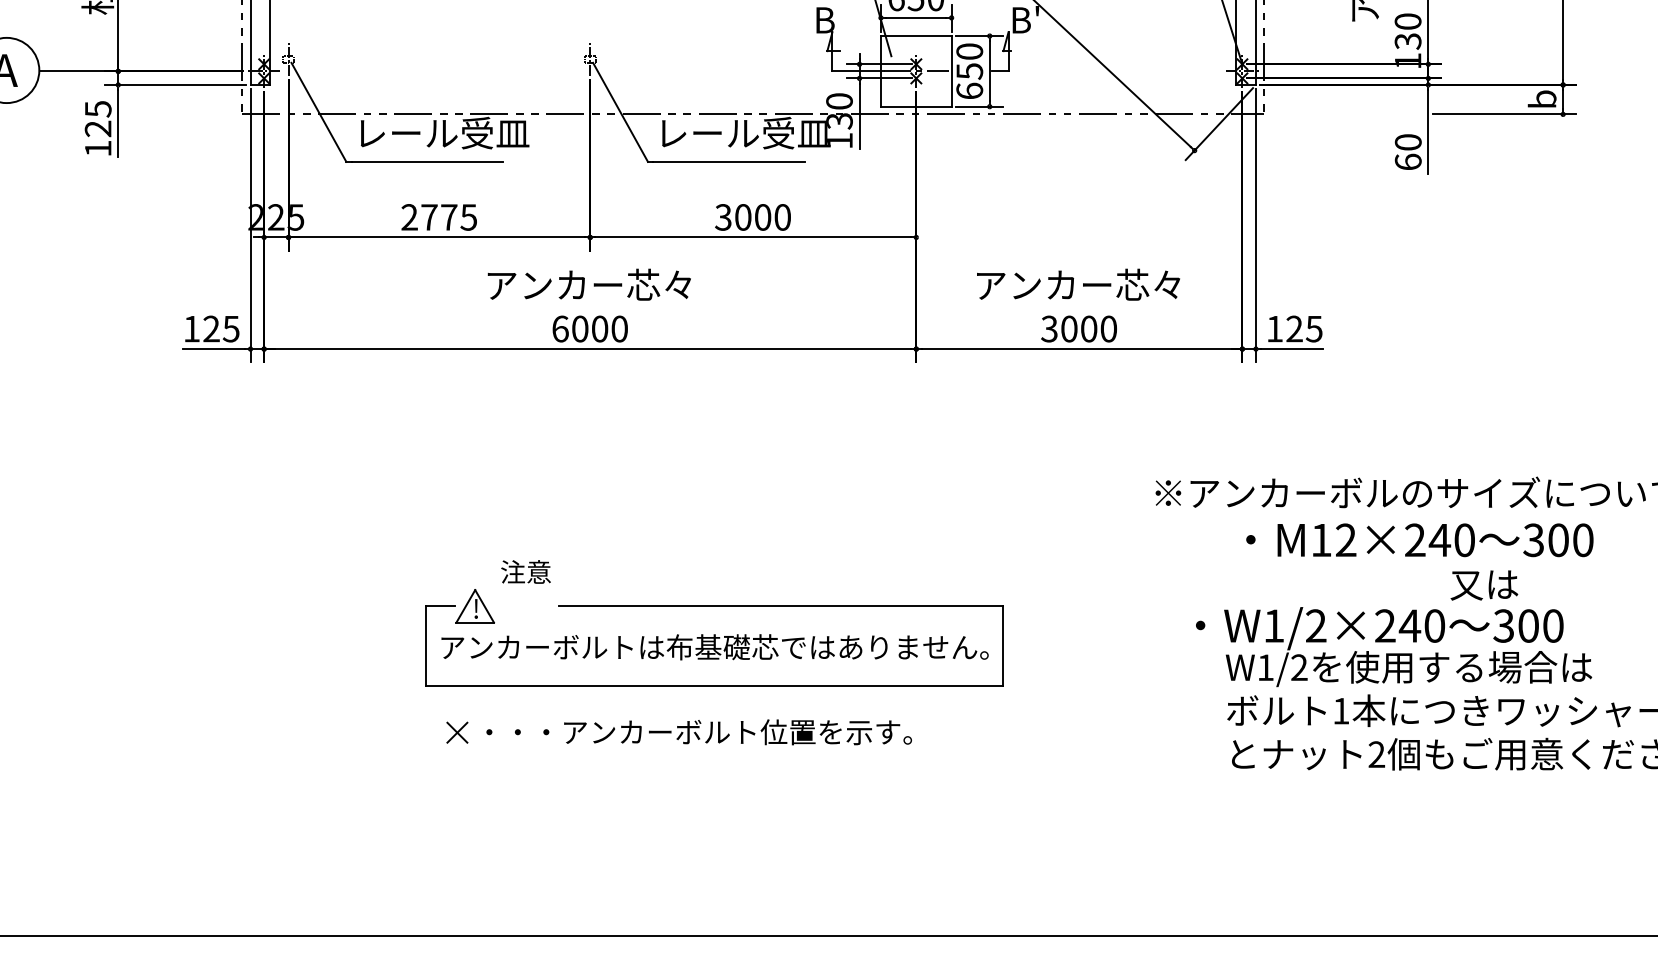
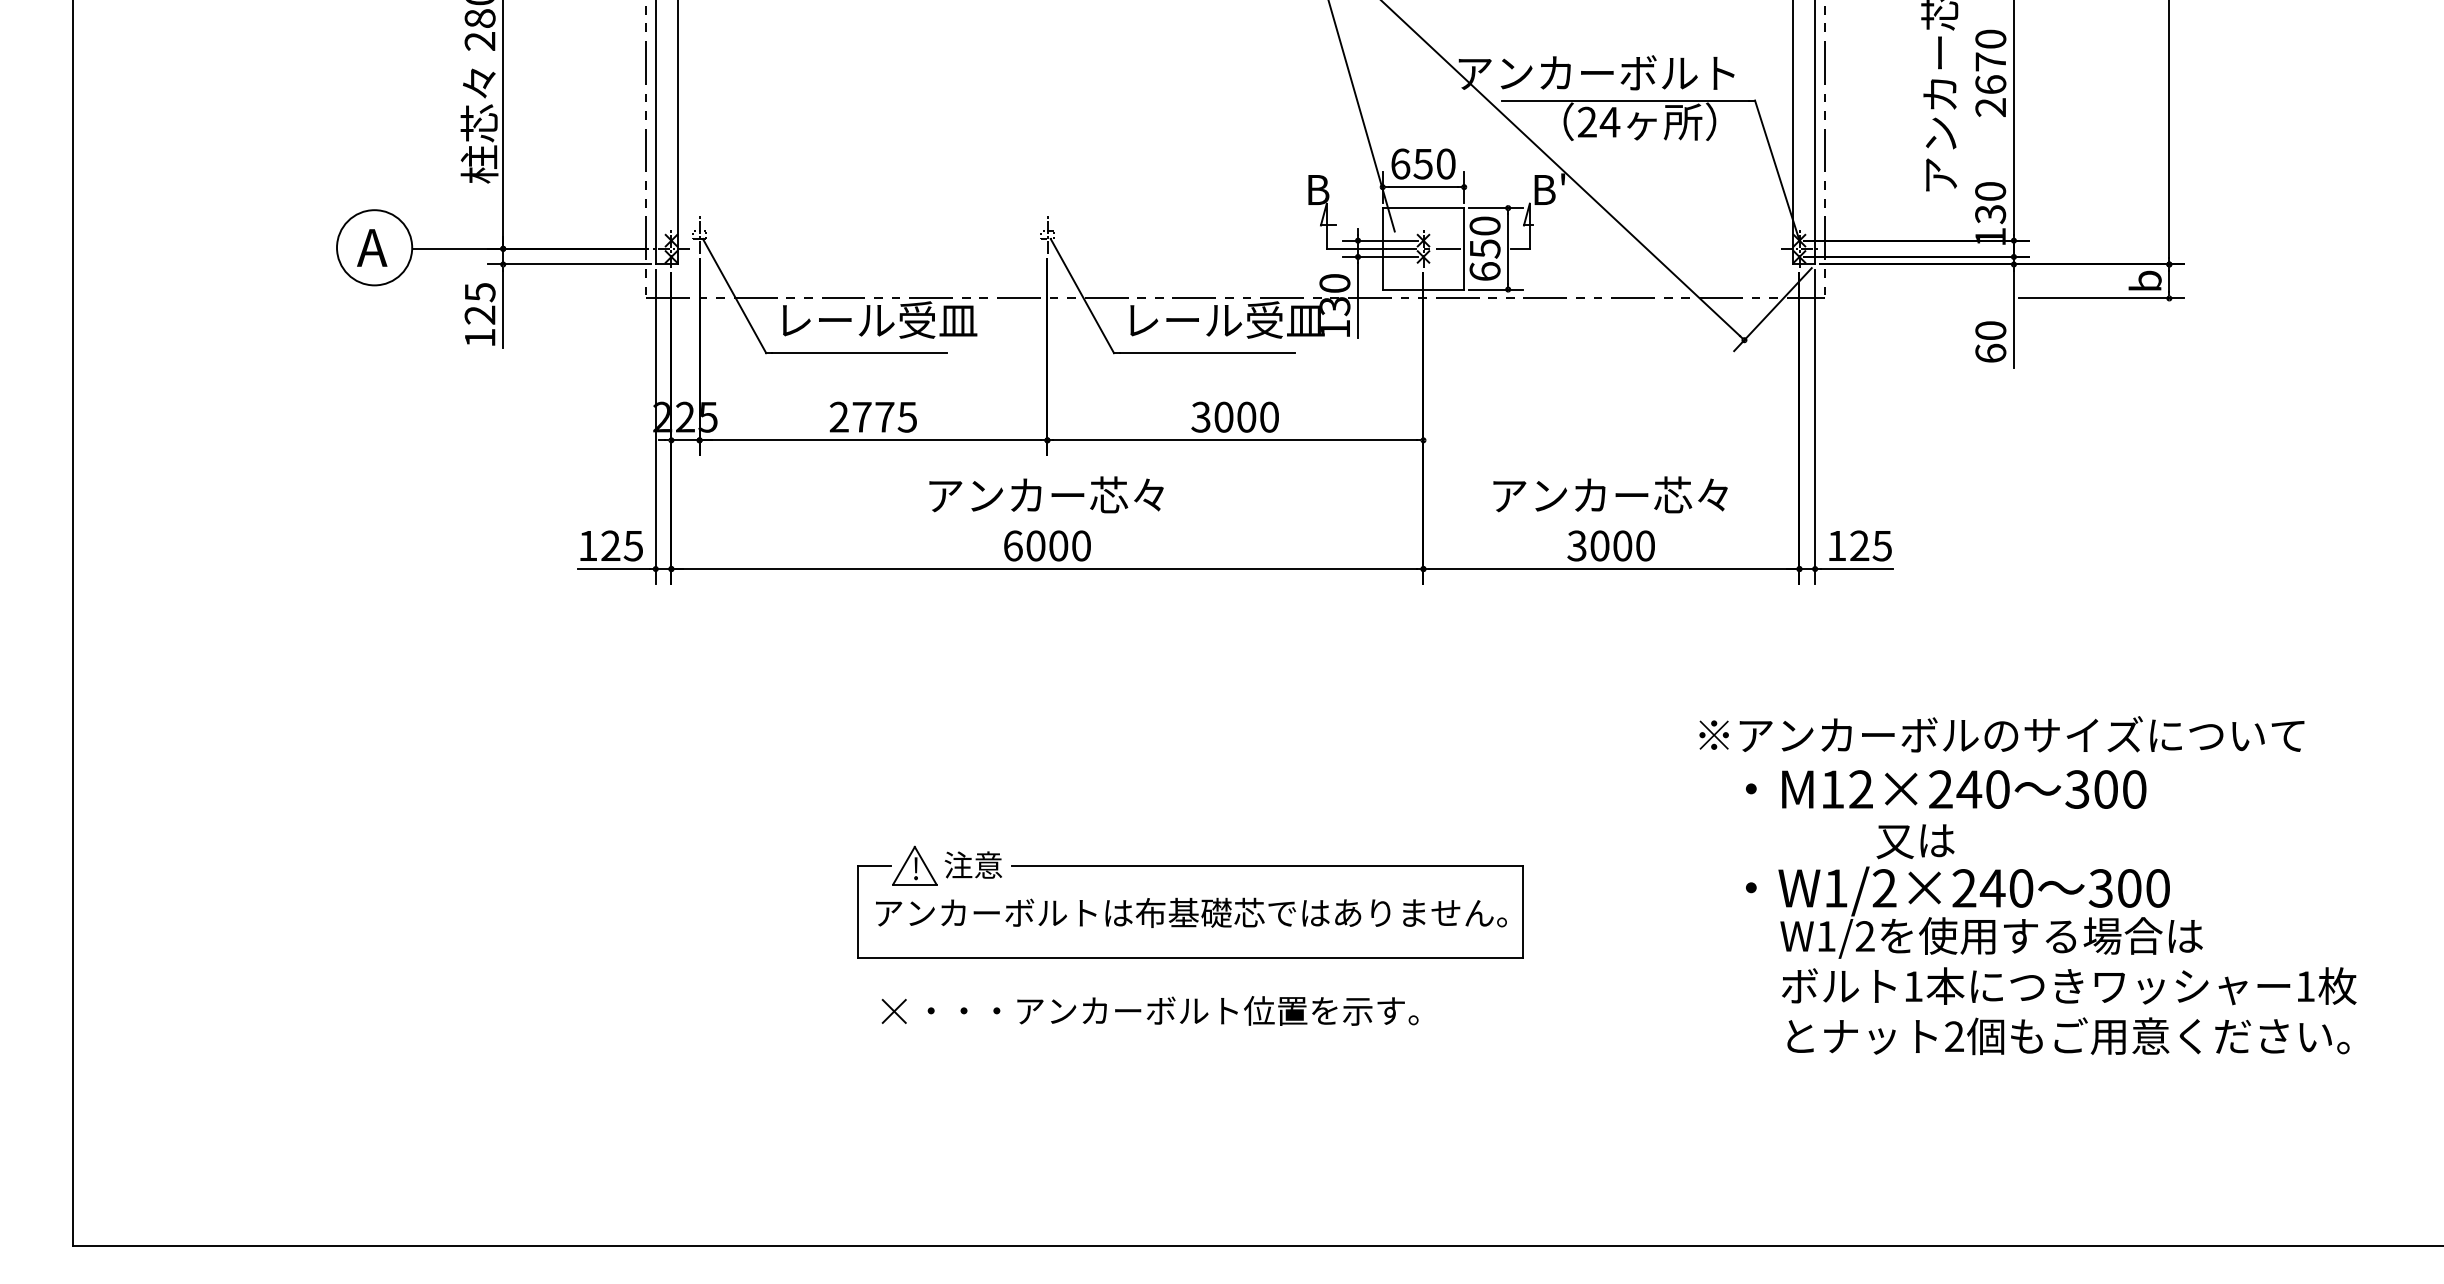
text: (1420, 540) -> (1946, 789), moved
text: (525, 571) -> (972, 864), moved
text: (1484, 585) -> (1915, 841), moved

